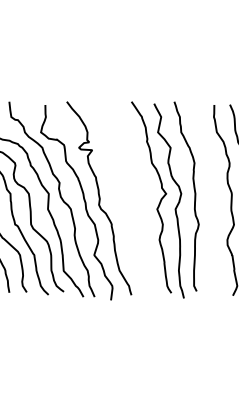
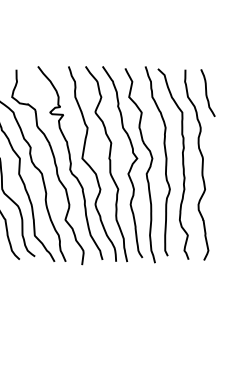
curve: (211, 198) -> (182, 163), added
part: (121, 203) -> (92, 168), added

